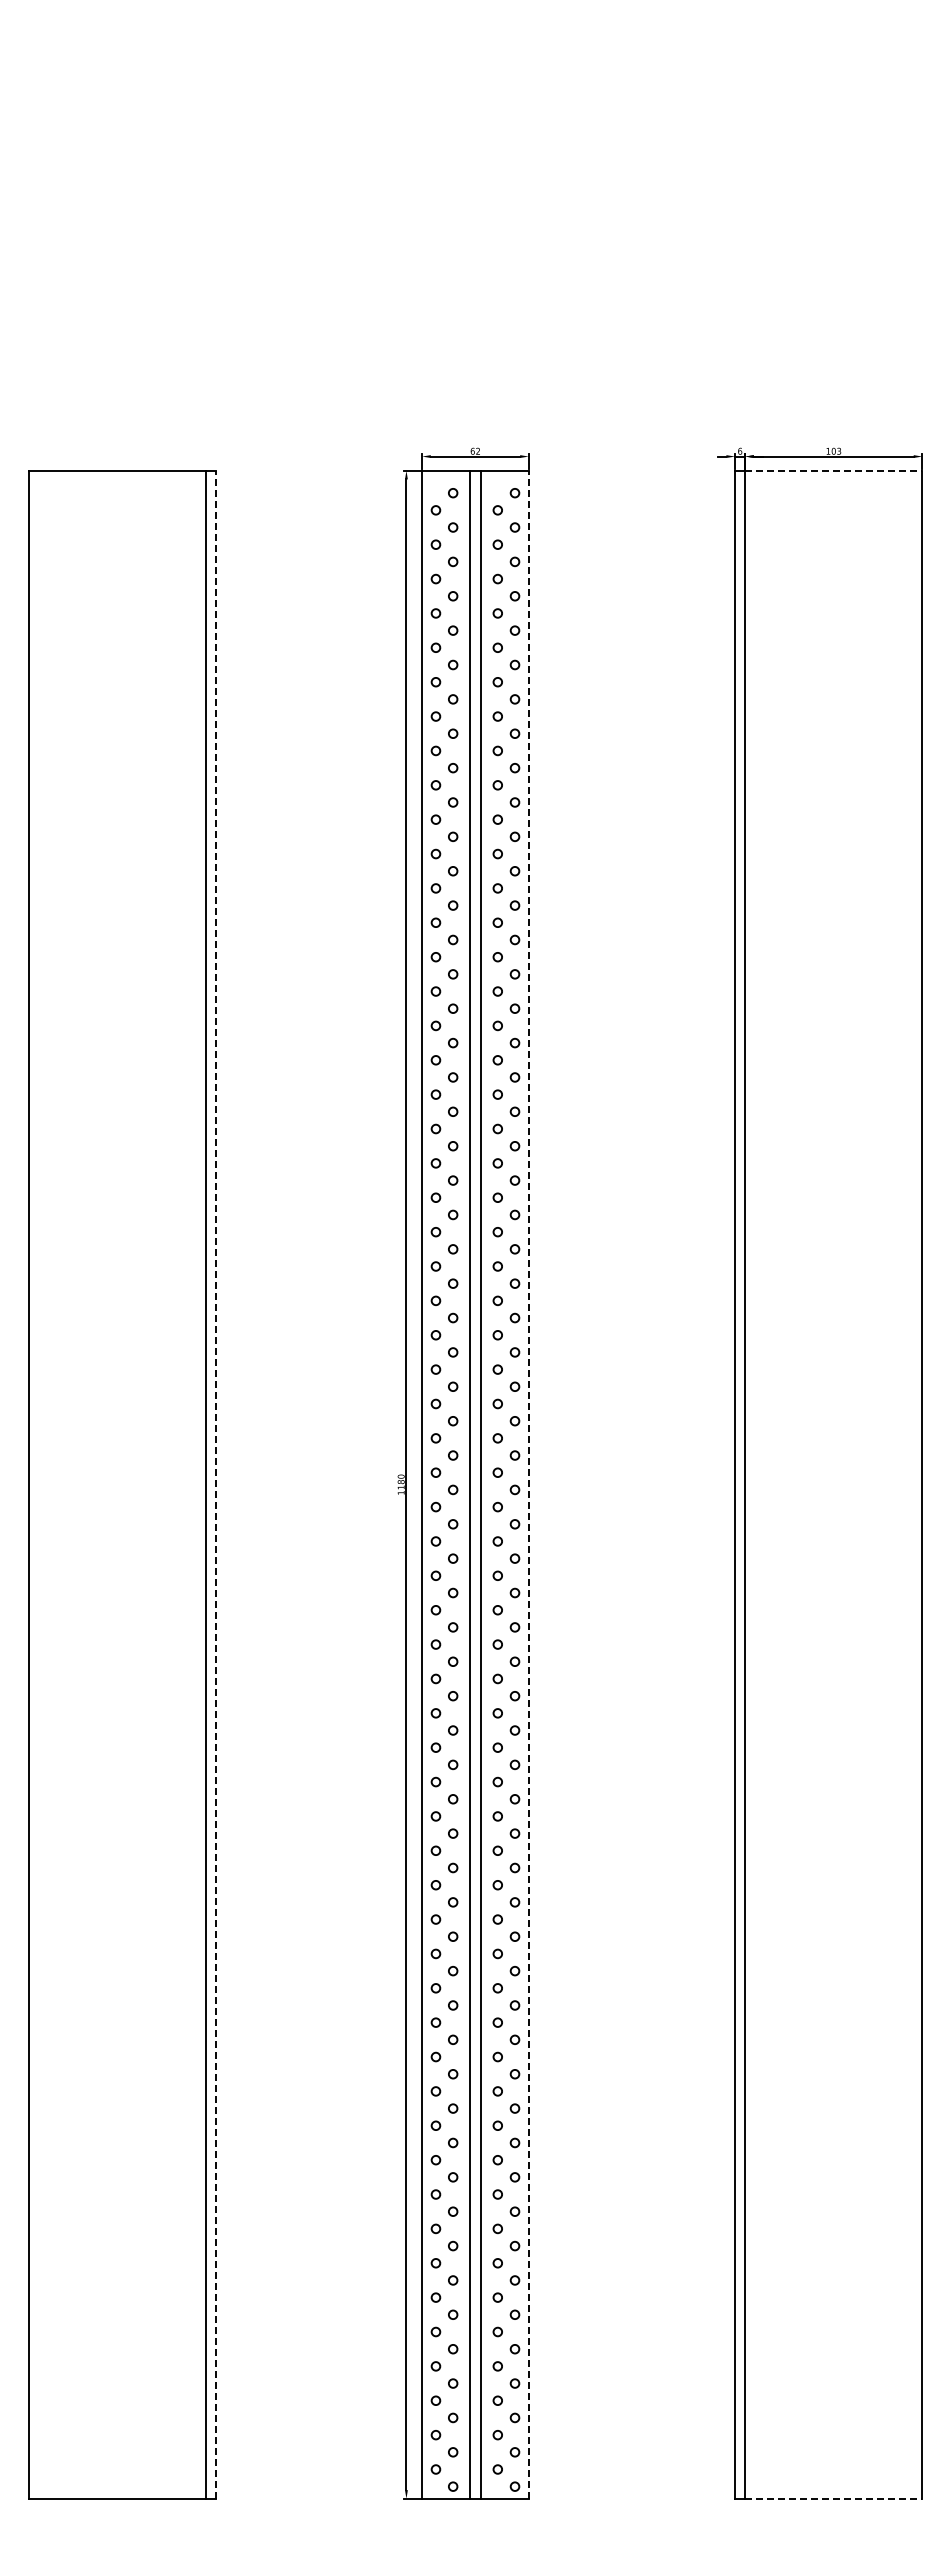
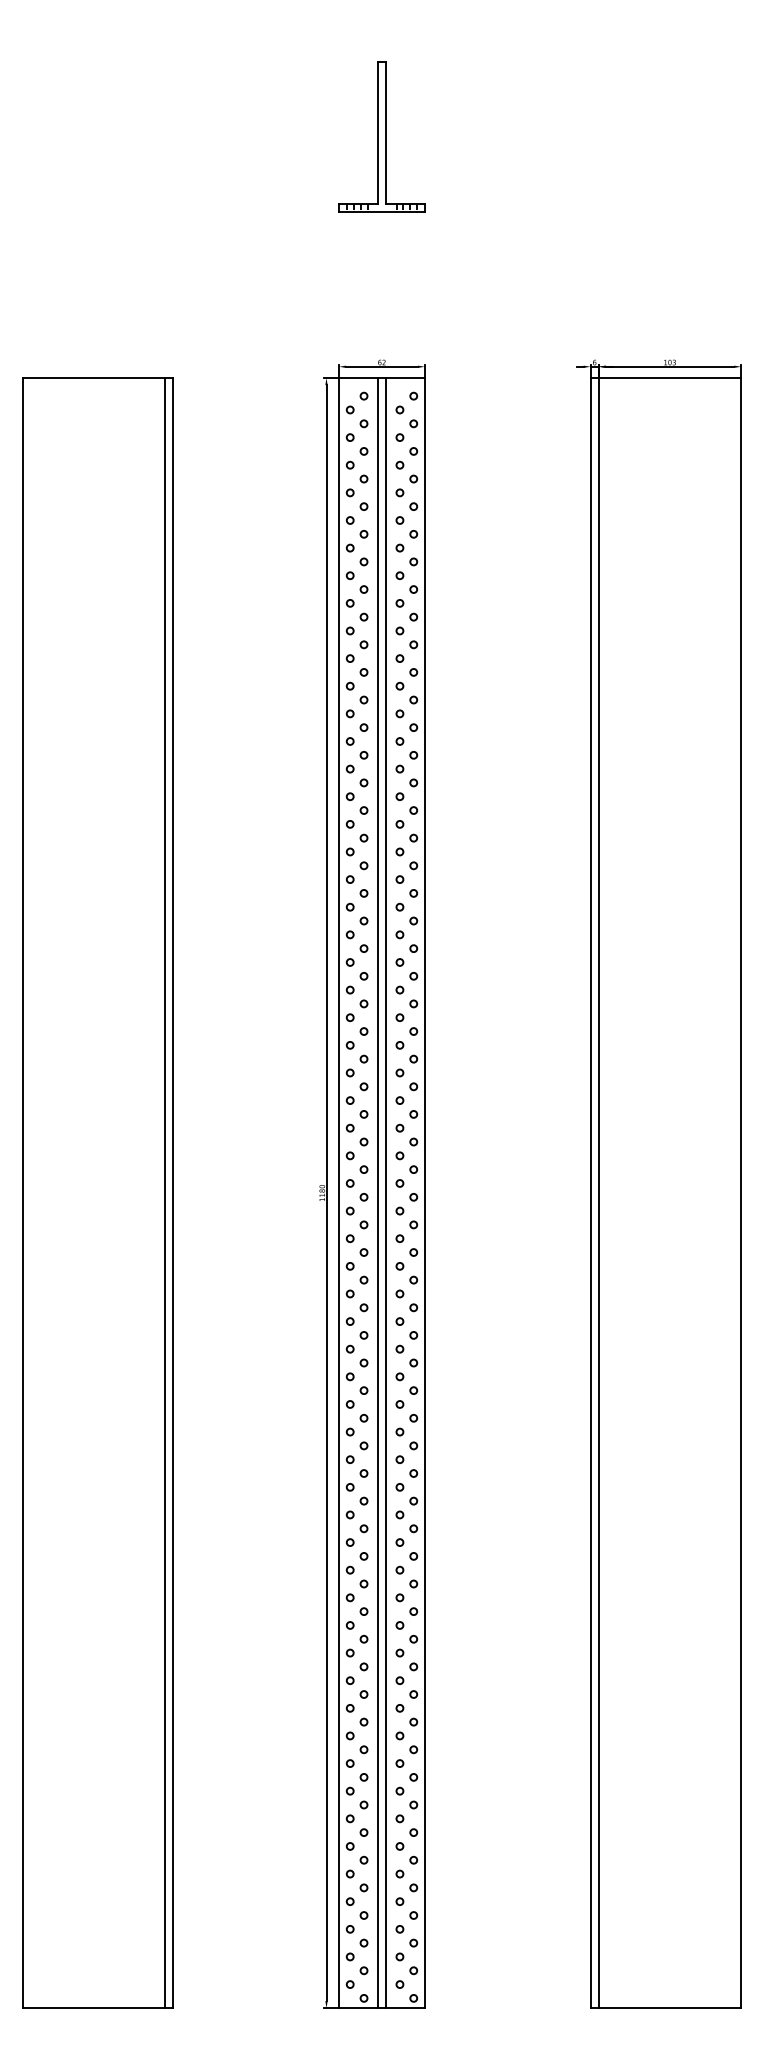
part: (475, 170) -> (382, 136), added
line: (833, 470) -> (669, 377), dashed -> solid
line: (215, 1484) -> (173, 1192), dashed -> solid
line: (528, 1484) -> (424, 1192), dashed -> solid
line: (833, 2498) -> (669, 2007), dashed -> solid

